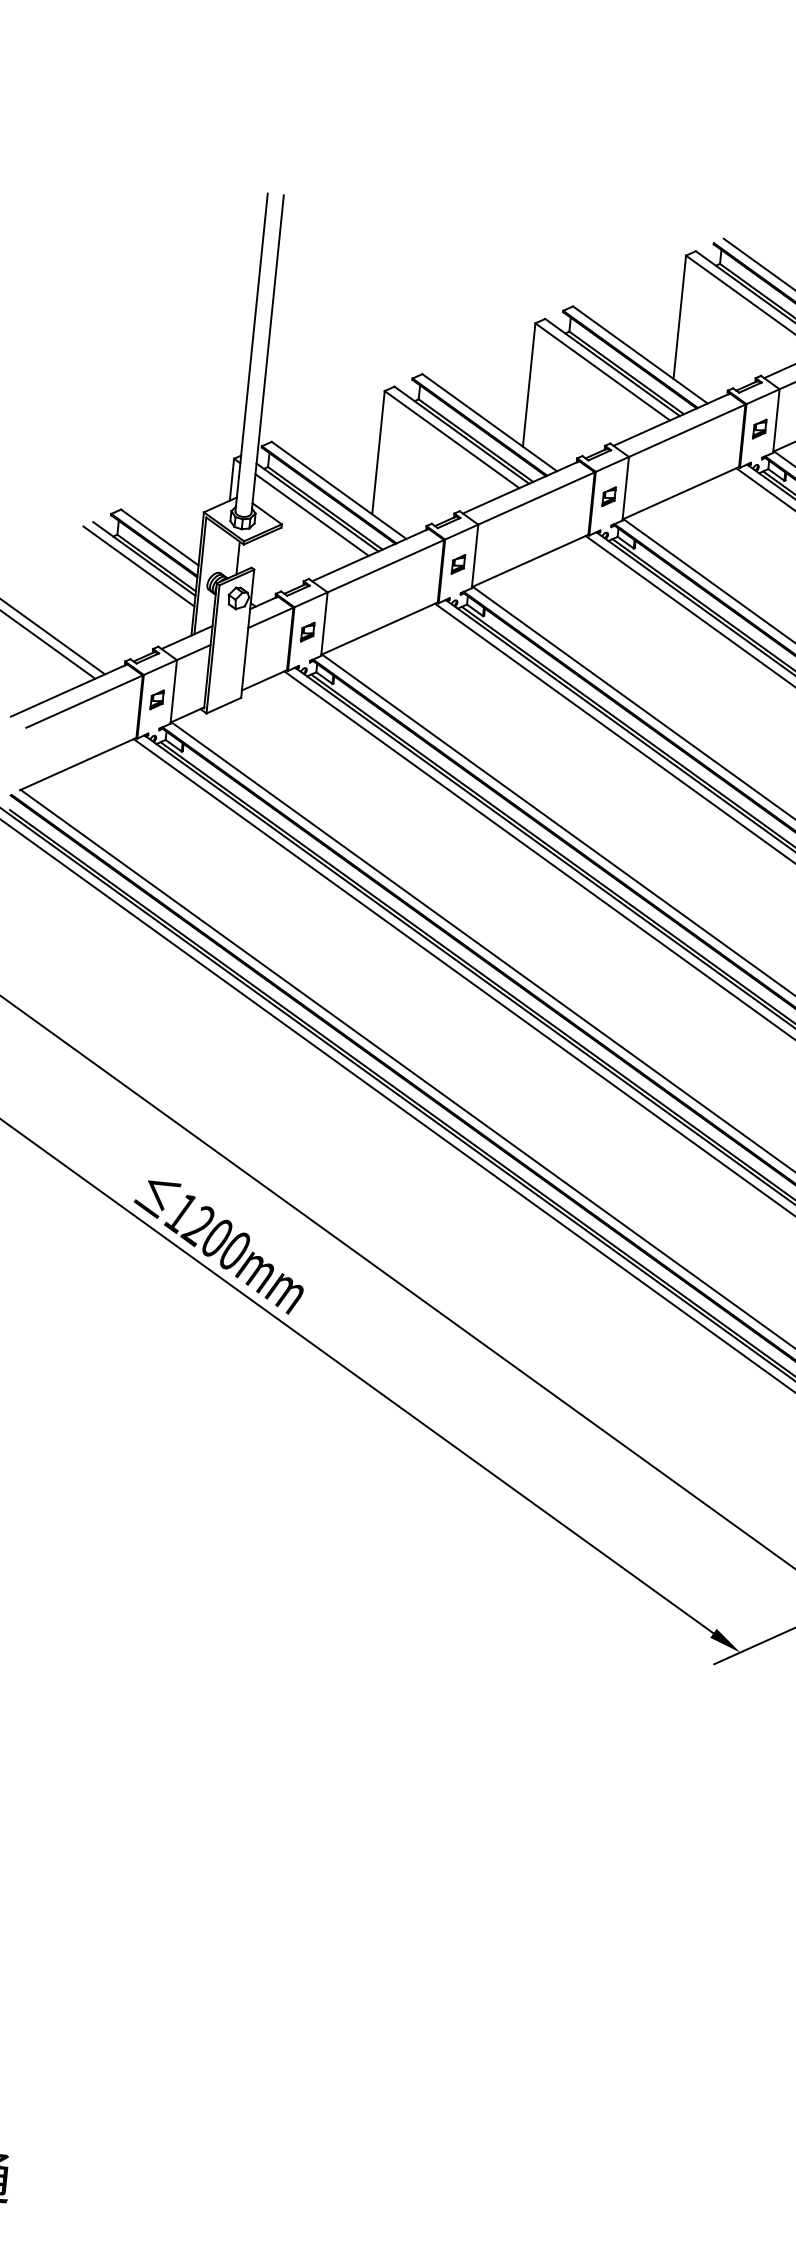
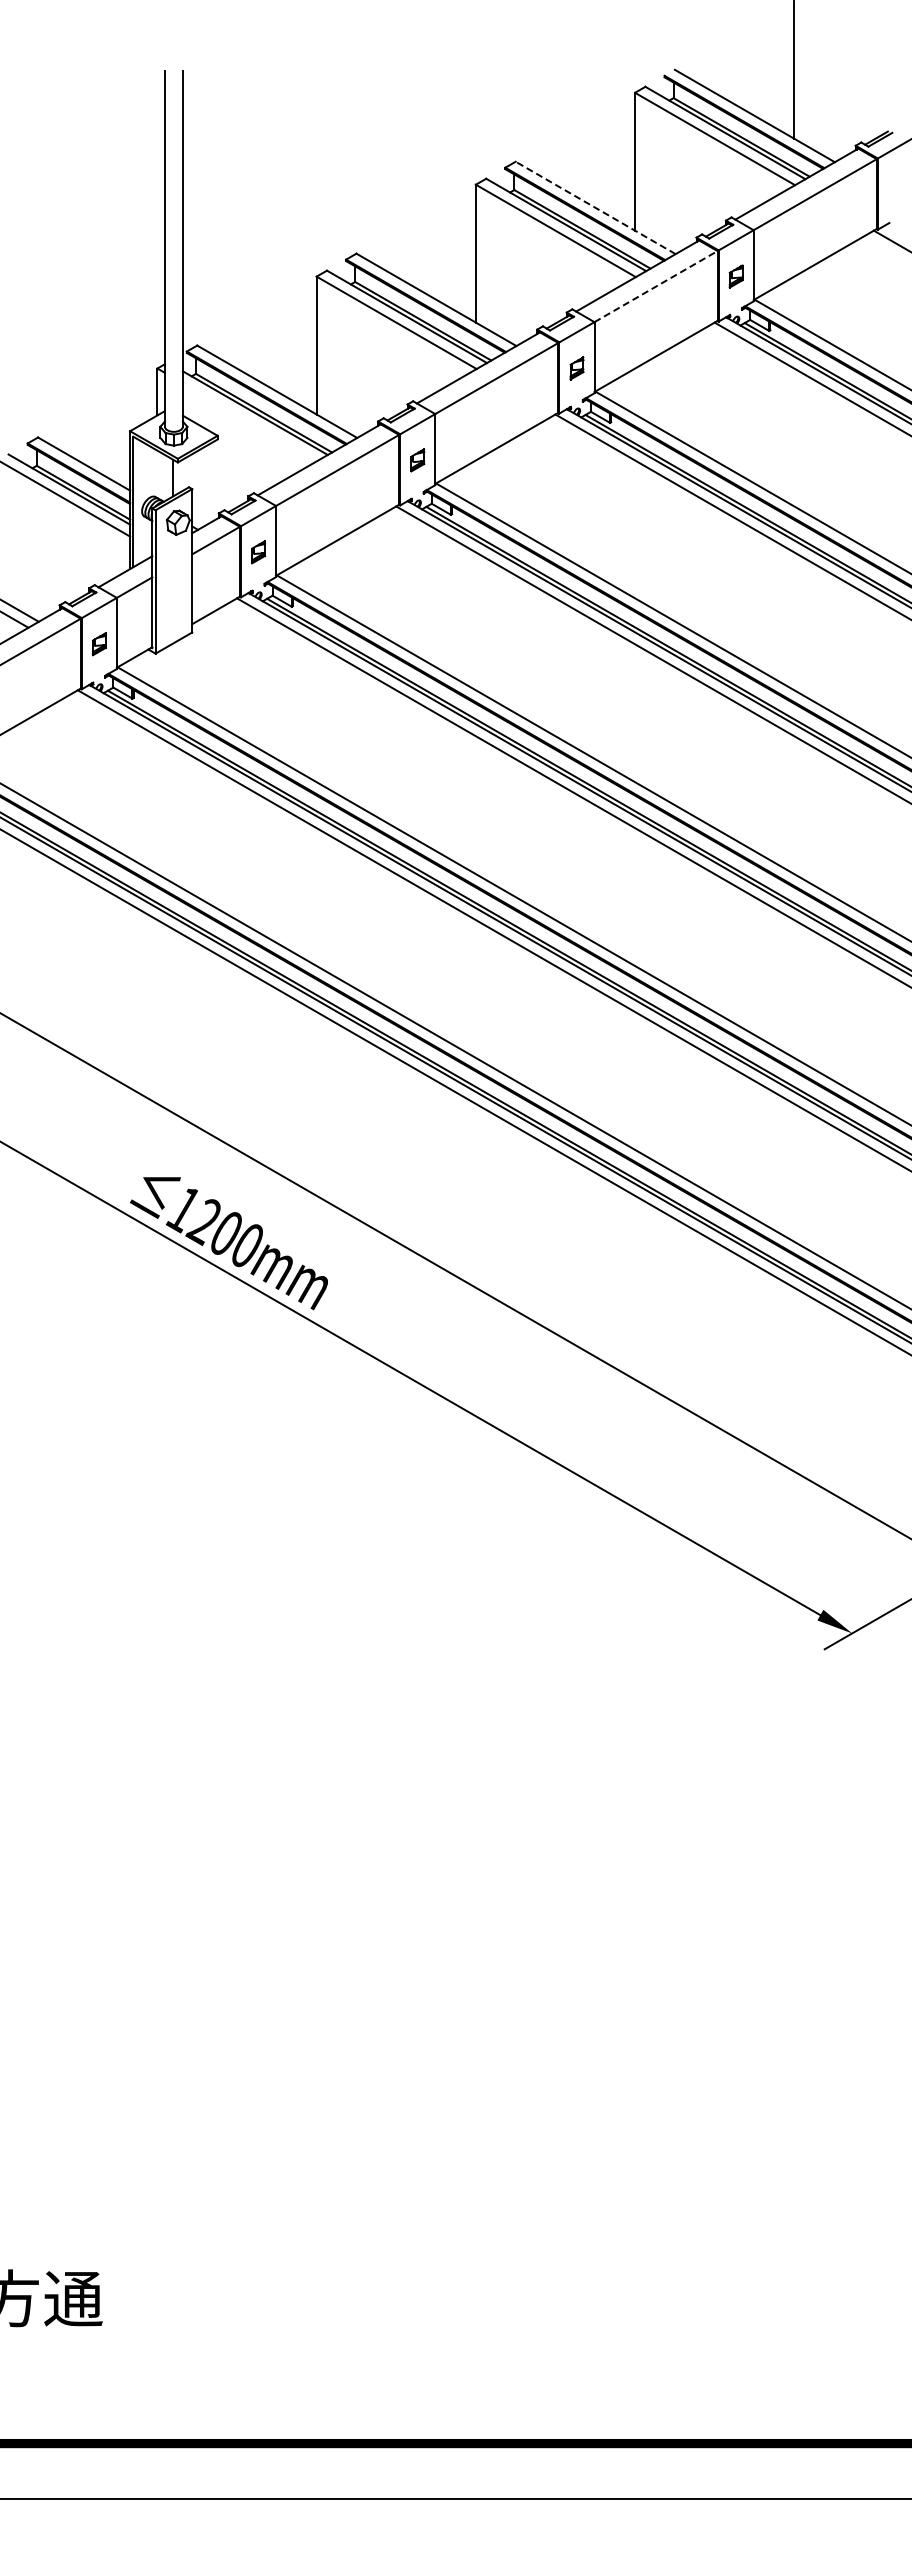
line: (640, 354) -> (595, 207), solid -> dashed
line: (687, 430) -> (656, 286), solid -> dashed
line: (311, 514) -> (249, 421), removed

